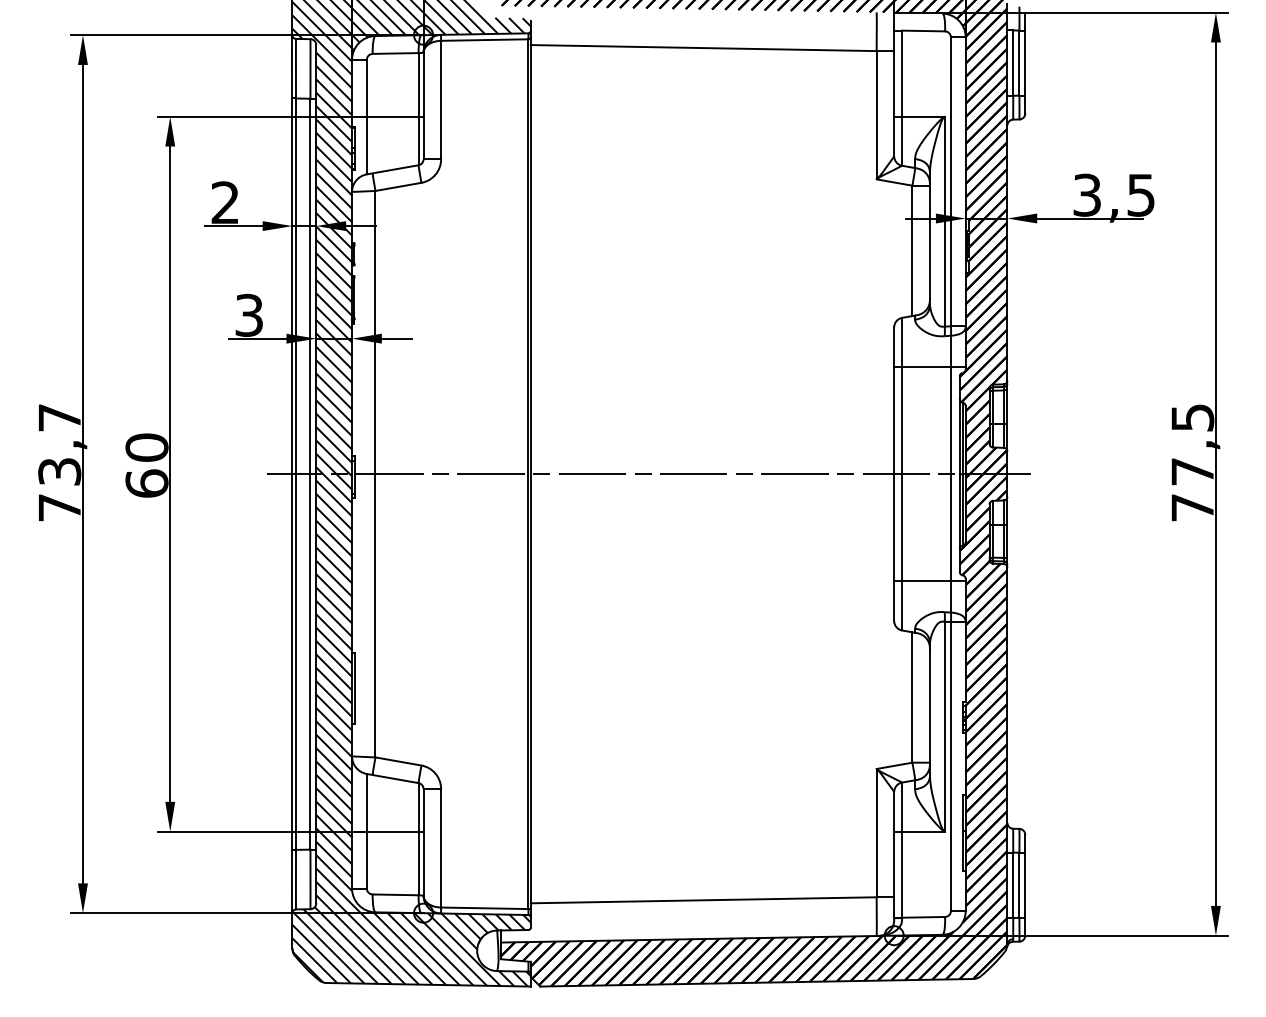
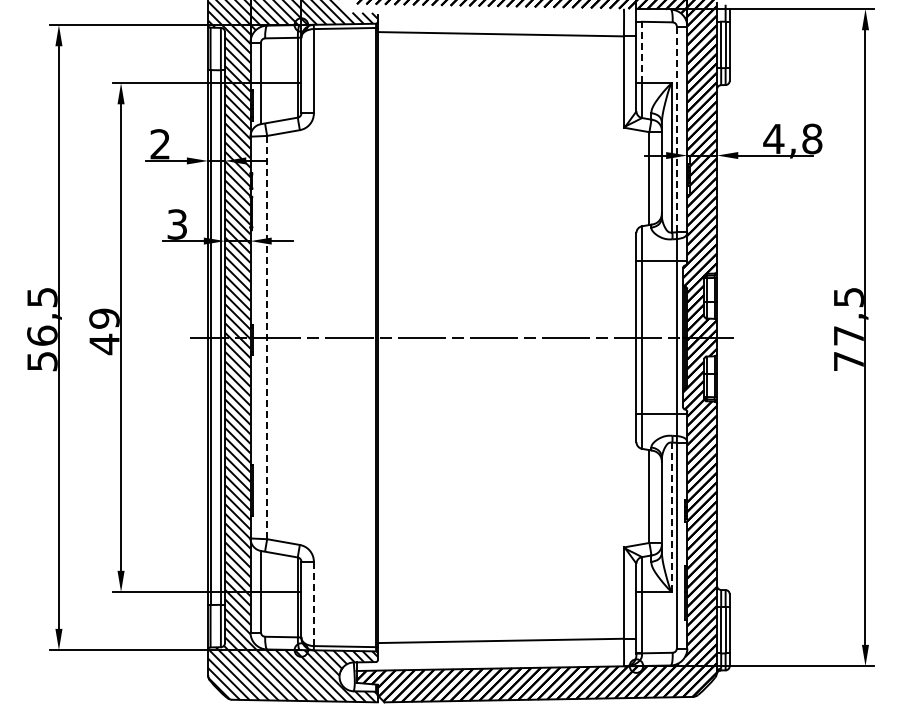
line: (902, 73) -> (642, 52), solid -> dashed
line: (950, 181) -> (676, 129), solid -> dashed
text: (1113, 194) -> (792, 138), 3,5 -> 4,8
text: (59, 462) -> (42, 329), 73,7 -> 56,5
text: (146, 465) -> (104, 331), 60 -> 49
line: (375, 474) -> (267, 337), solid -> dashed
line: (944, 726) -> (672, 517), solid -> dashed
line: (440, 847) -> (313, 603), solid -> dashed

